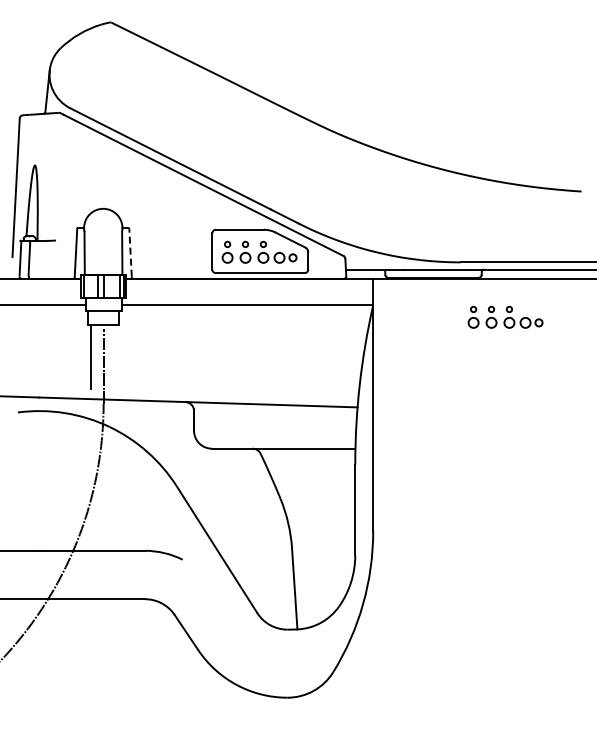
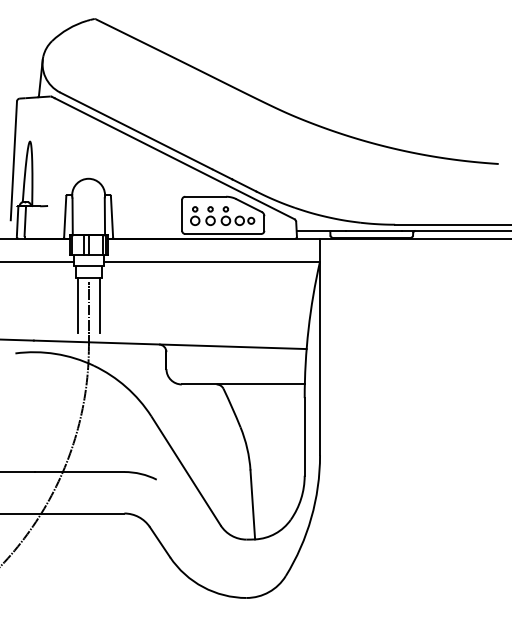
line: (130, 252) -> (111, 216), dashed -> solid
part: (505, 316) -> (433, 271), removed
line: (116, 356) -> (99, 305), added

